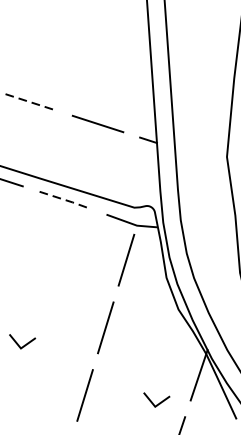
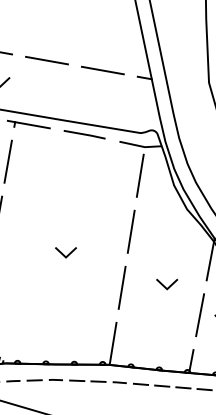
line: (31, 102) -> (47, 60), dashed -> solid
line: (65, 199) -> (85, 134), dashed -> solid
line: (158, 402) -> (169, 285), moved

